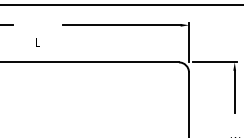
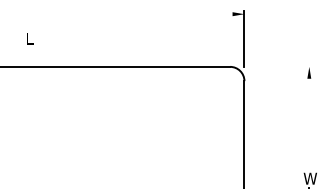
line: (121, 25) -> (148, 14), removed
line: (215, 62) -> (282, 67), removed
line: (234, 91) -> (308, 108), removed

